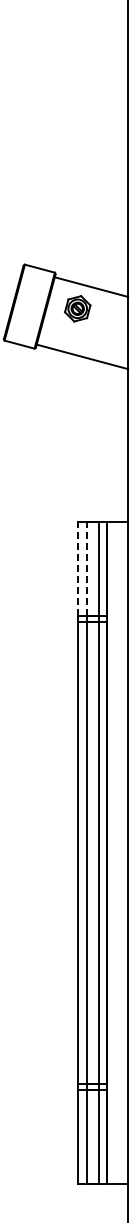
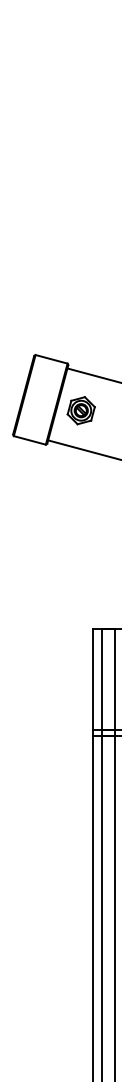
part: (77, 308) -> (81, 410), moved
line: (78, 568) -> (92, 679), dashed -> solid
line: (86, 568) -> (101, 679), dashed -> solid

